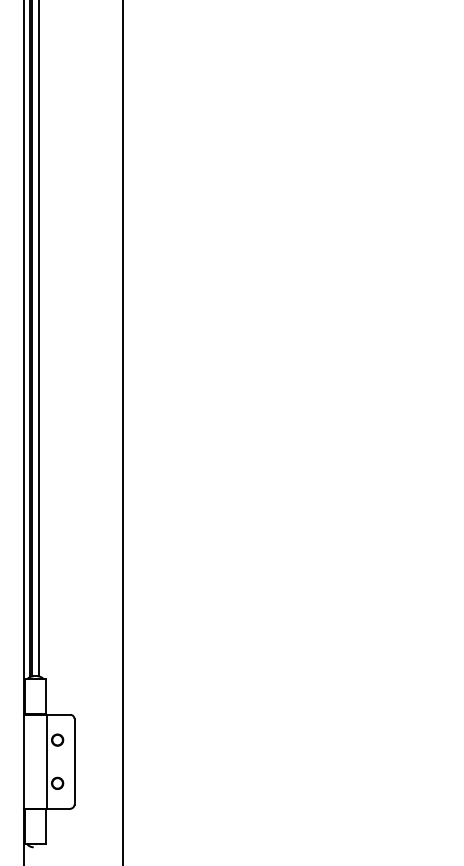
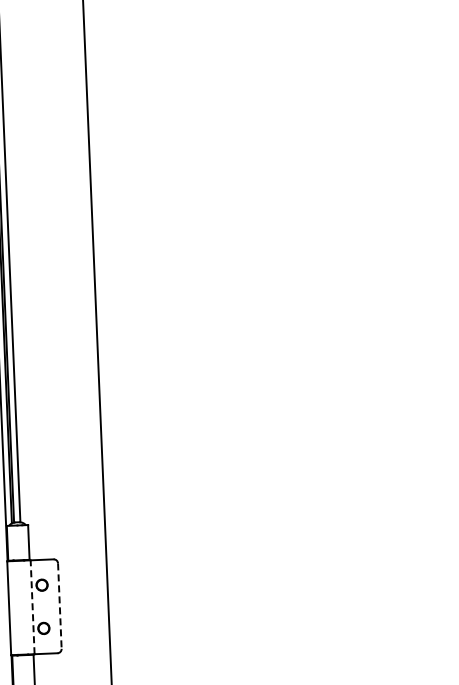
line: (47, 761) -> (32, 606), solid -> dashed
line: (74, 761) -> (59, 605), solid -> dashed

